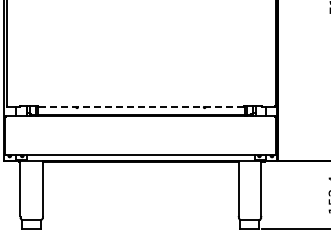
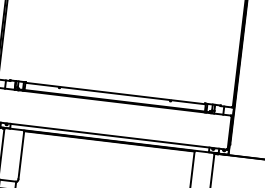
line: (141, 106) -> (115, 93), dashed -> solid

